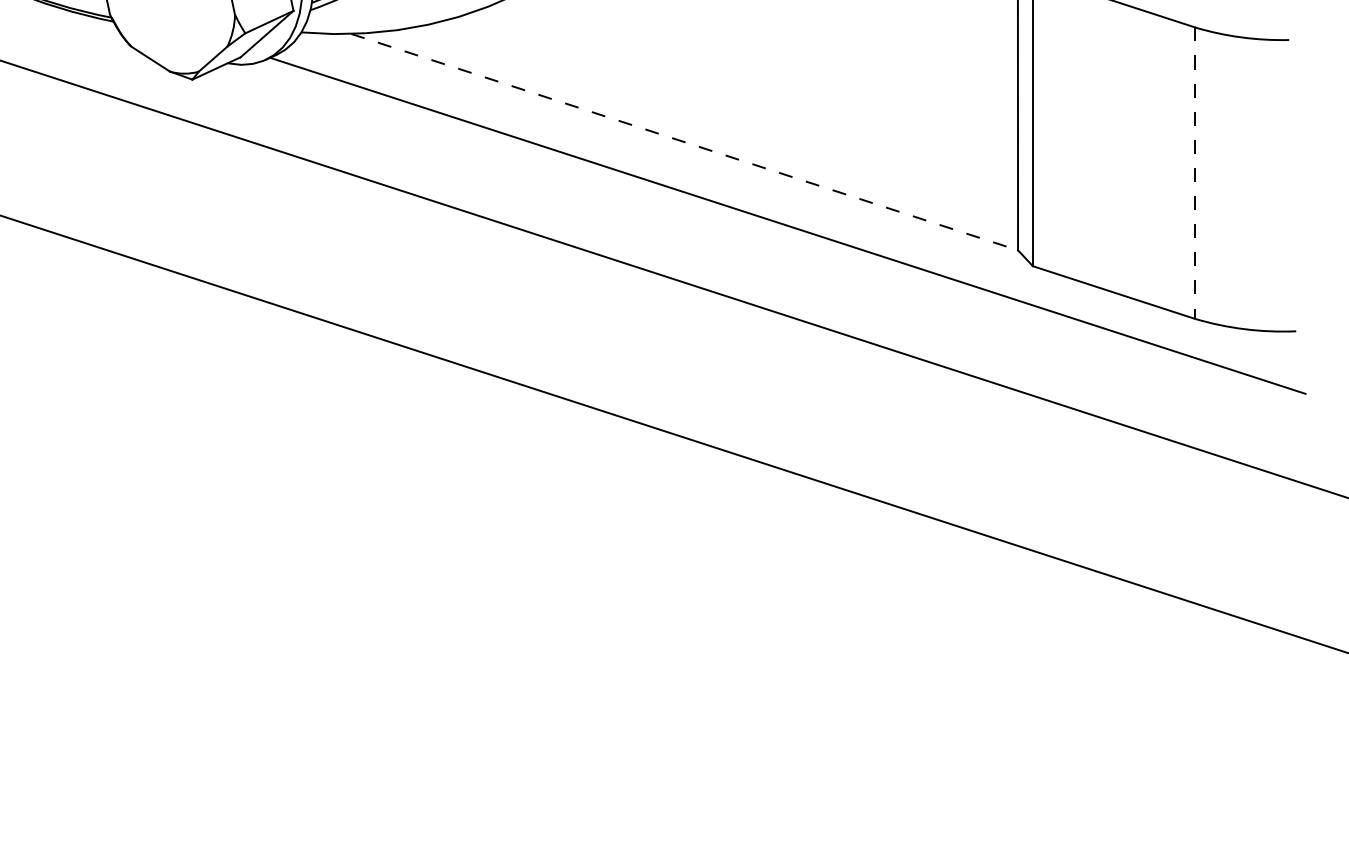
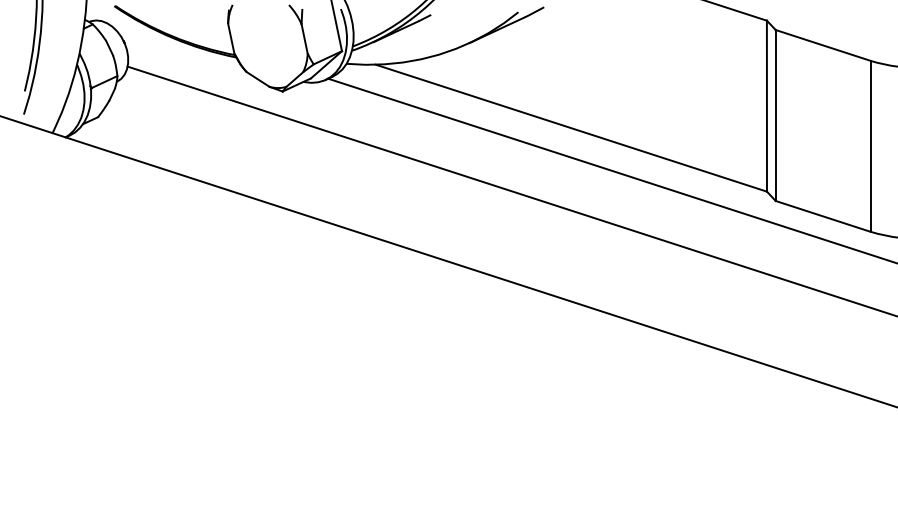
line: (684, 142) -> (571, 128), dashed -> solid
line: (1194, 173) -> (870, 146), dashed -> solid

